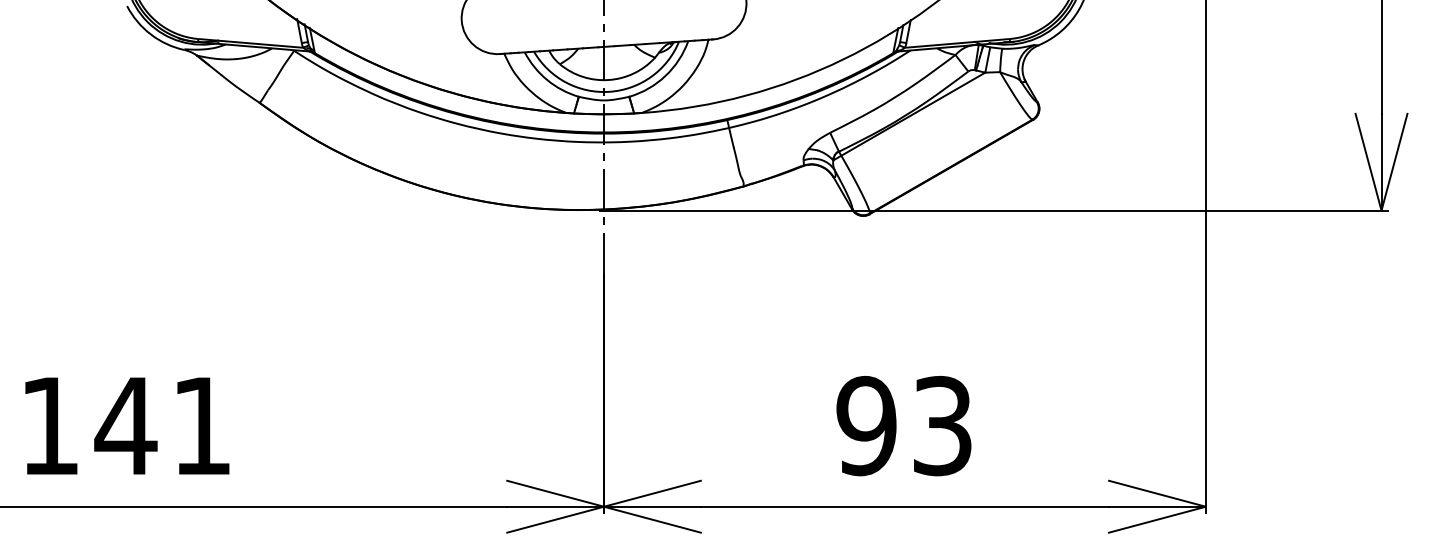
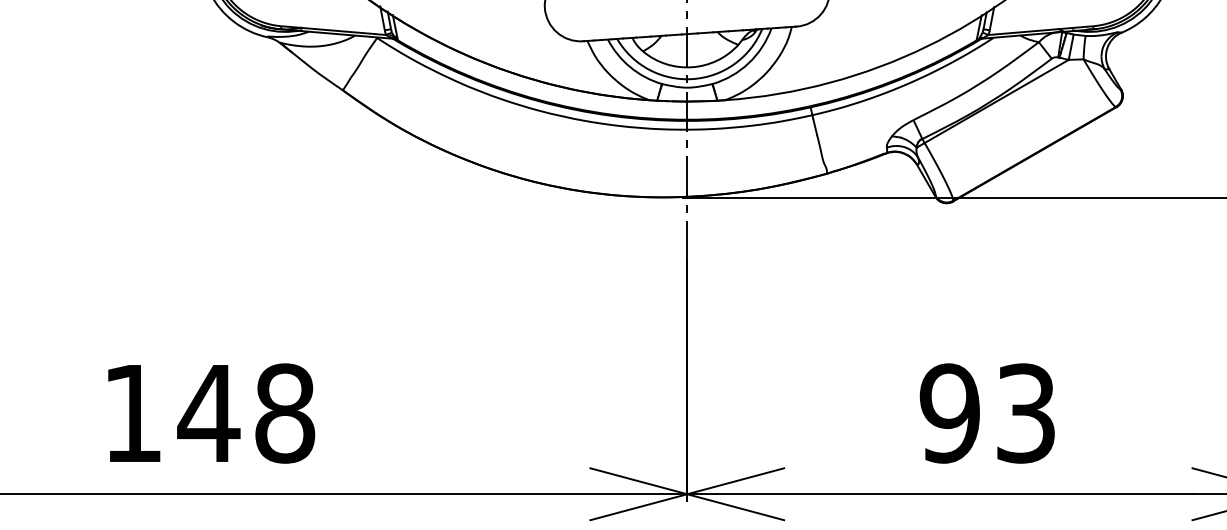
text: (202, 425) -> (285, 412), 141 -> 148

